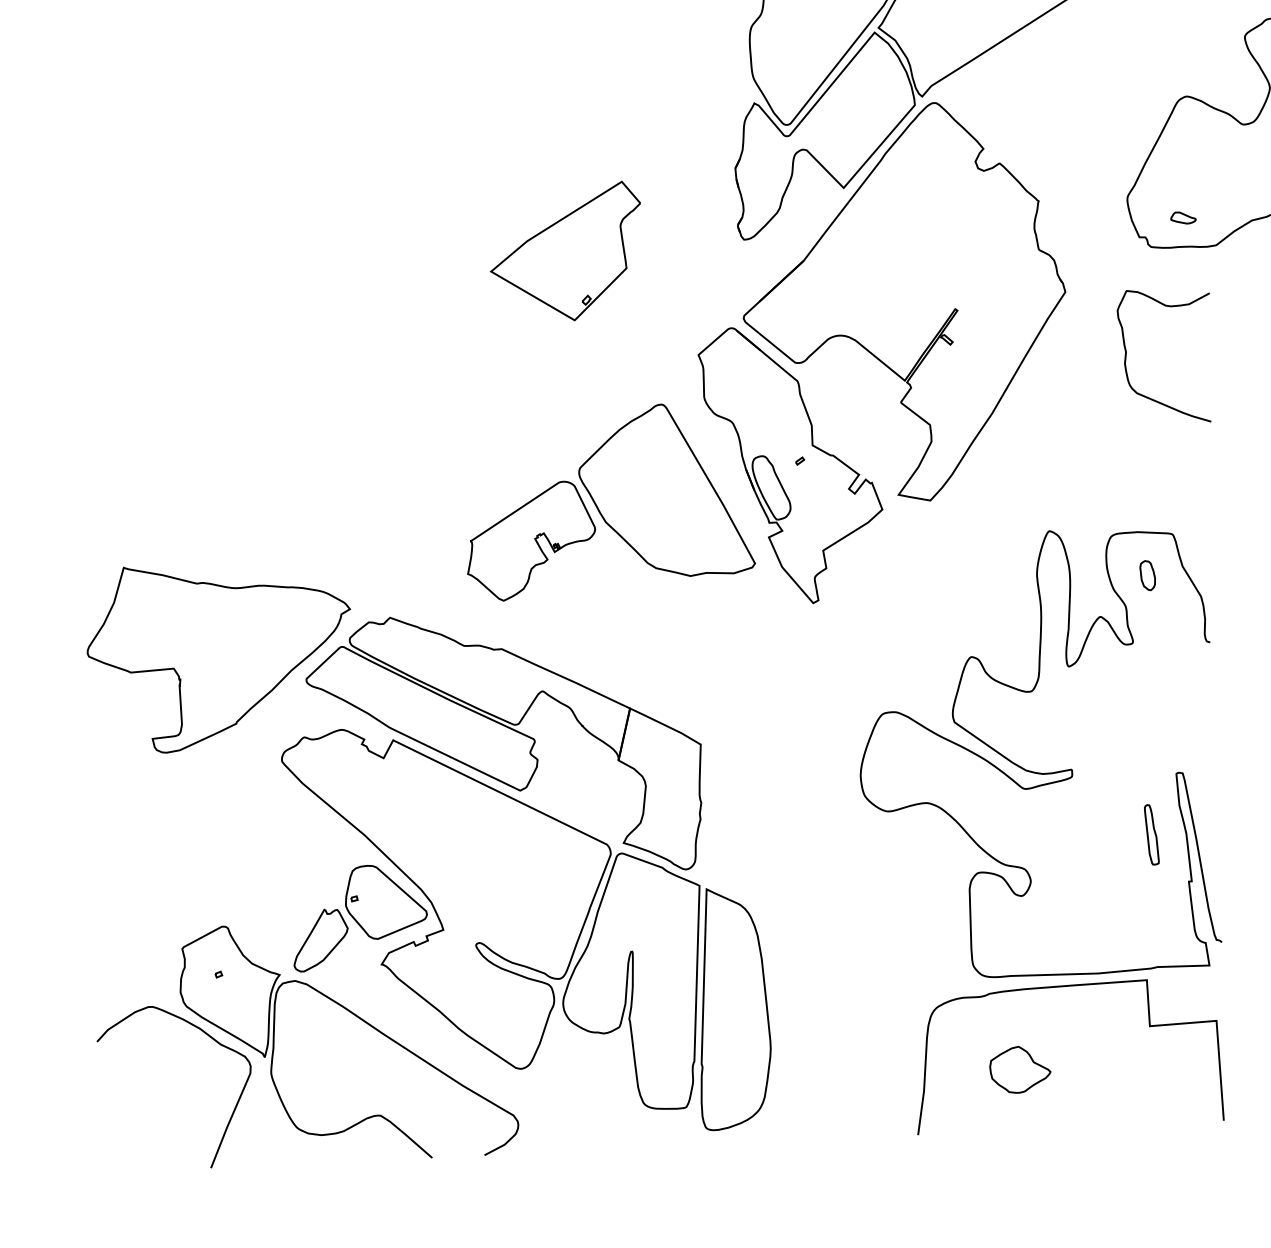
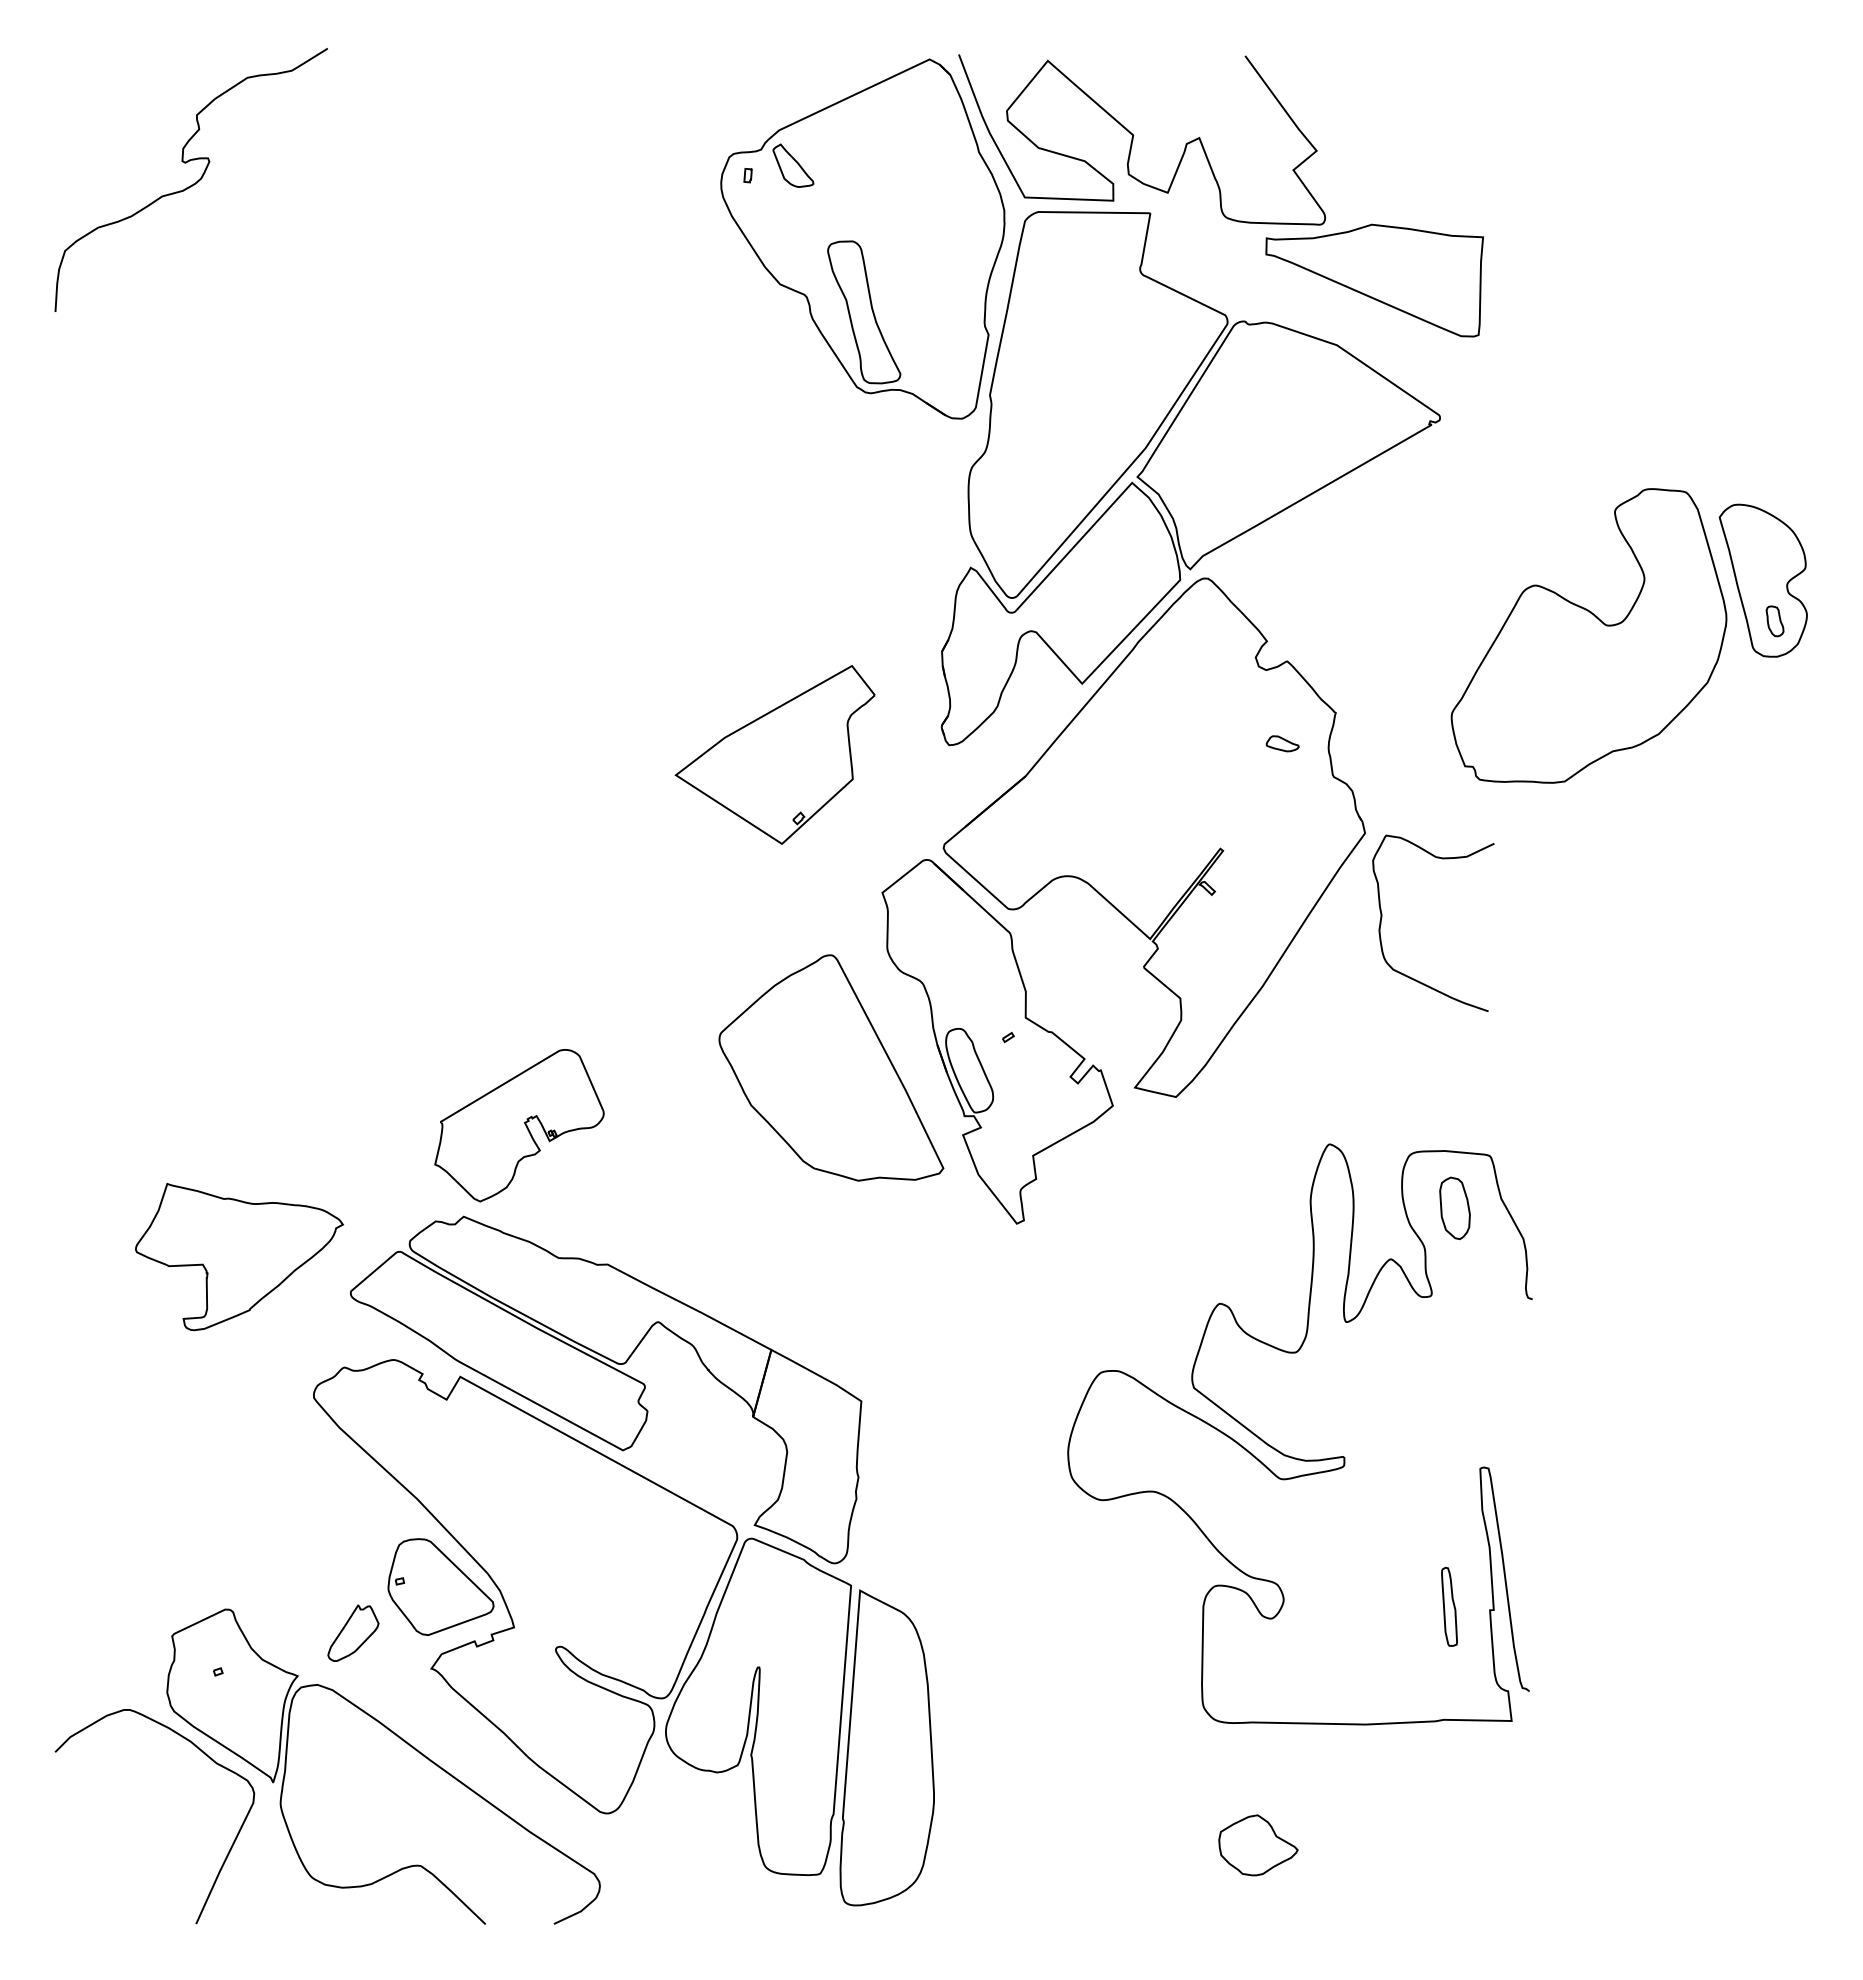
part: (1183, 217) -> (1282, 743), moved
part: (565, 252) -> (774, 754), moved
curve: (1126, 353) -> (1382, 917), moved
part: (531, 541) -> (519, 1125), moved
part: (1148, 575) -> (1455, 1208), size x1.6
part: (220, 656) -> (239, 1256), size x0.6
part: (1151, 834) -> (1449, 1606), moved
part: (320, 939) -> (353, 1632), size x0.7
curve: (1060, 987) -> (1315, 1740), removed

